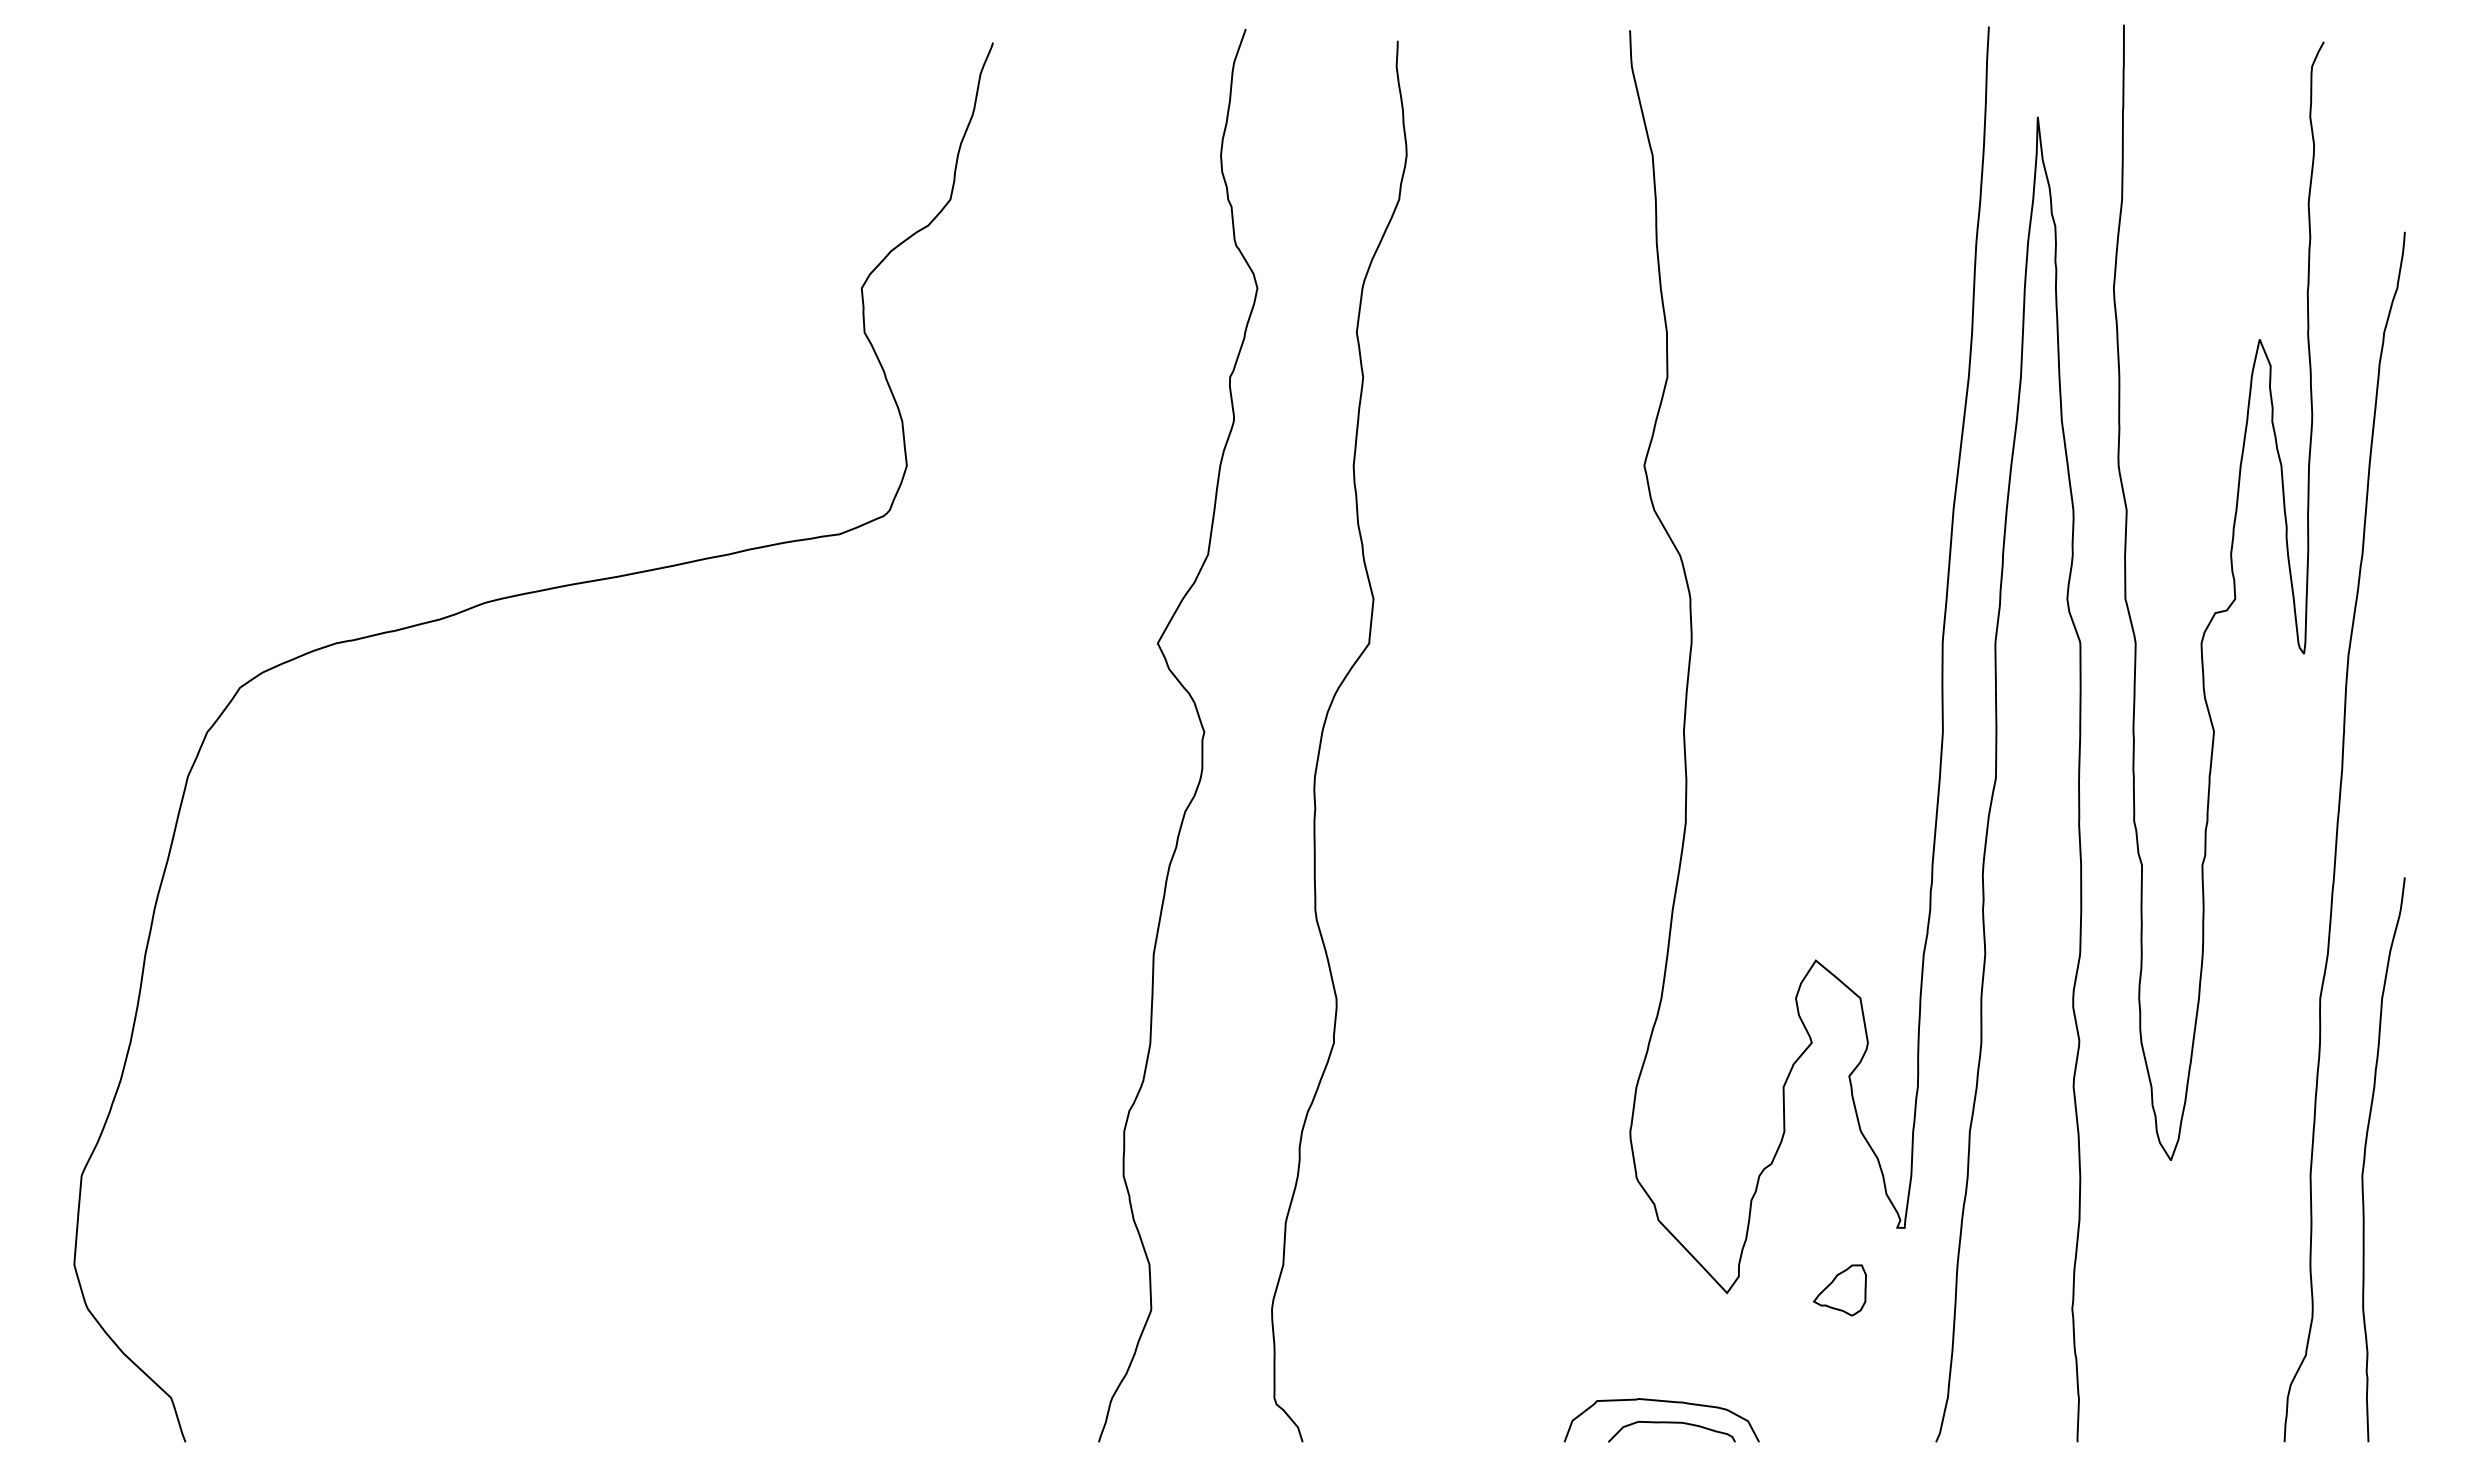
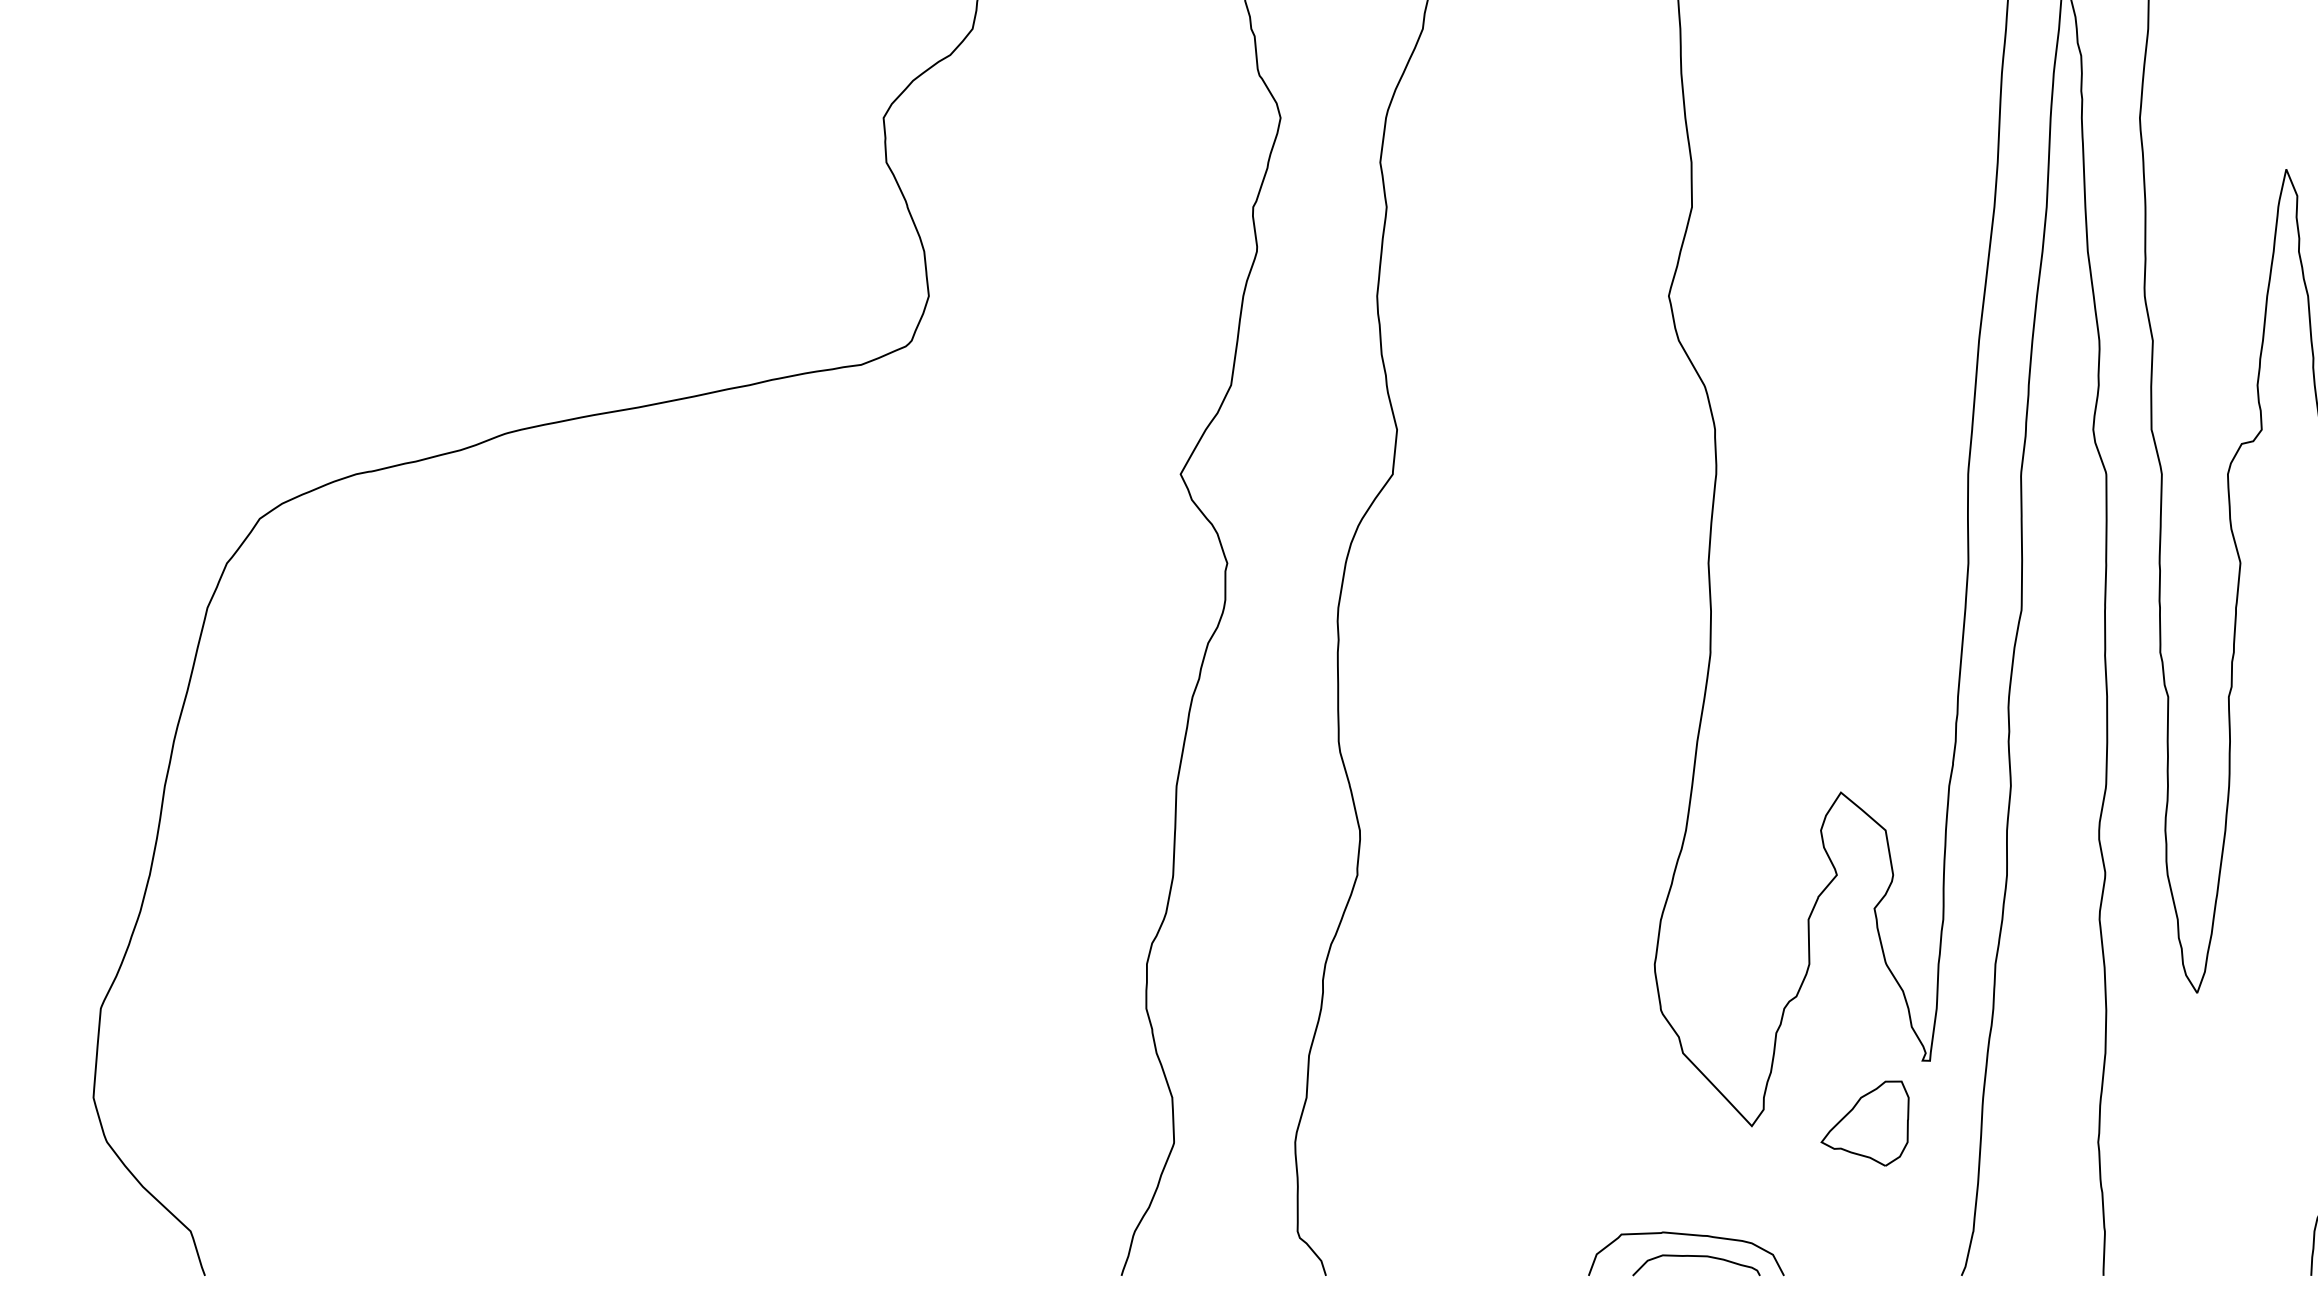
part: (1839, 1290) -> (1864, 1123), size x1.67

